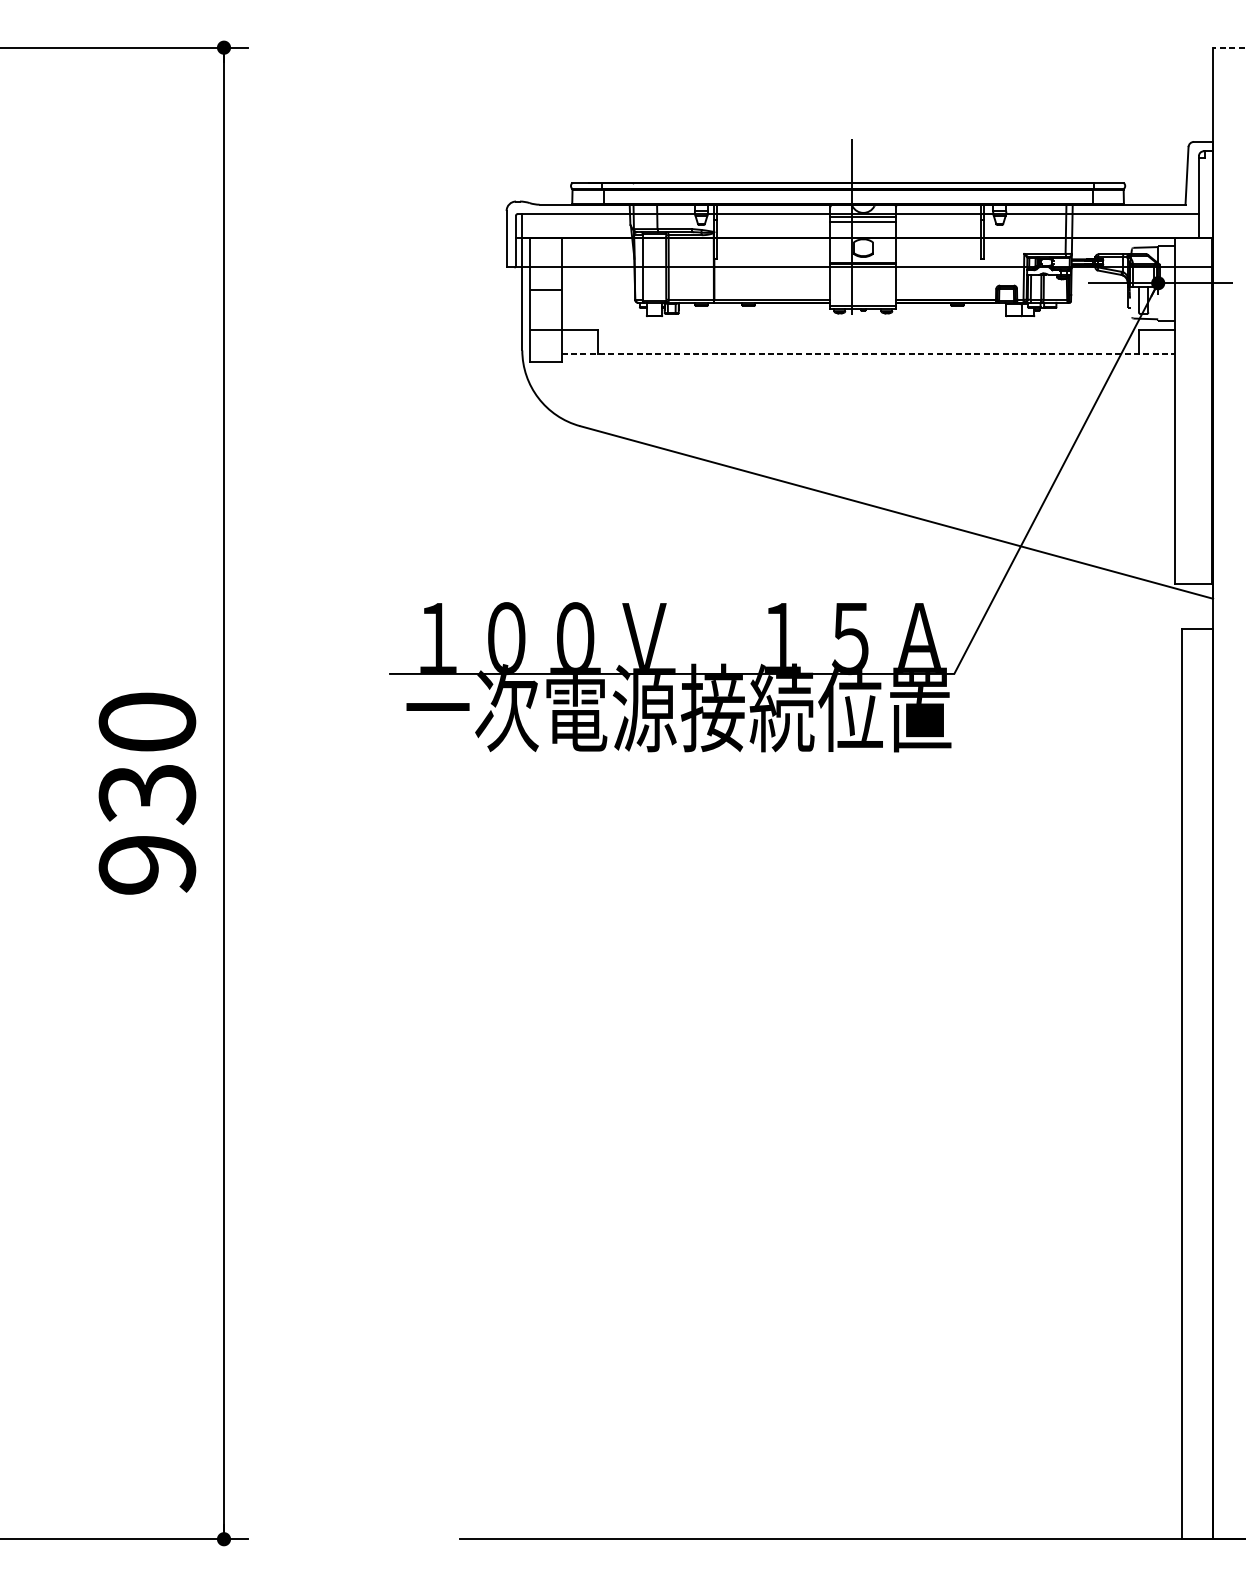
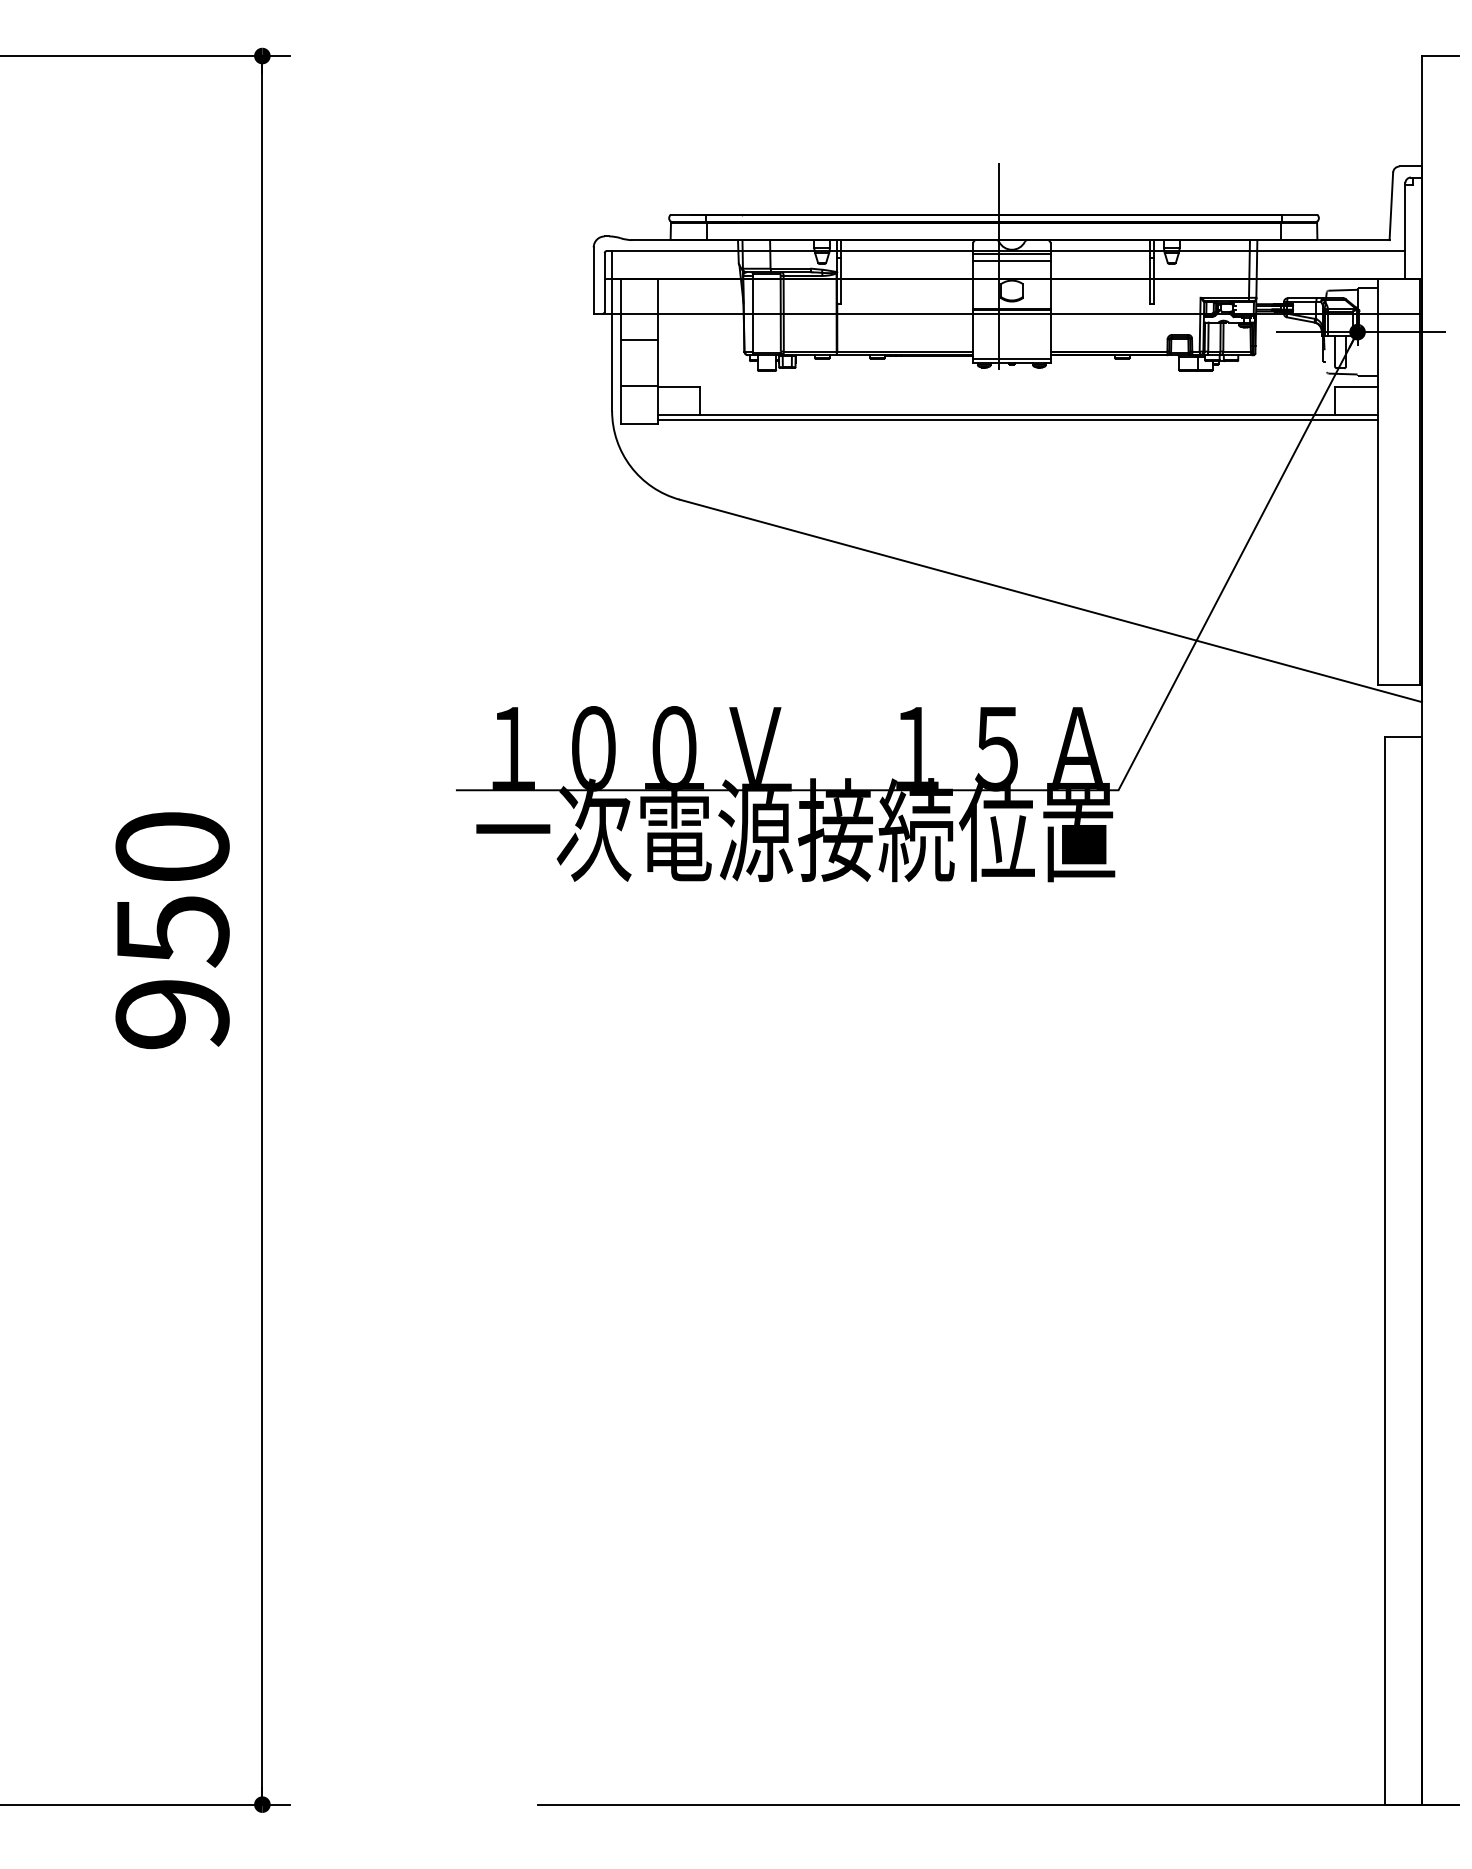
line: (1228, 48) -> (1439, 56), dashed -> solid
line: (868, 353) -> (1017, 414), dashed -> solid
line: (868, 357) -> (1017, 419), added
text: (147, 794) -> (172, 931), 930 -> 950

